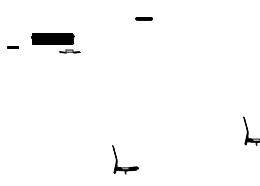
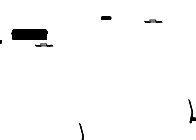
part: (143, 18) -> (105, 17), size x0.62
line: (200, 22) -> (152, 20), added

